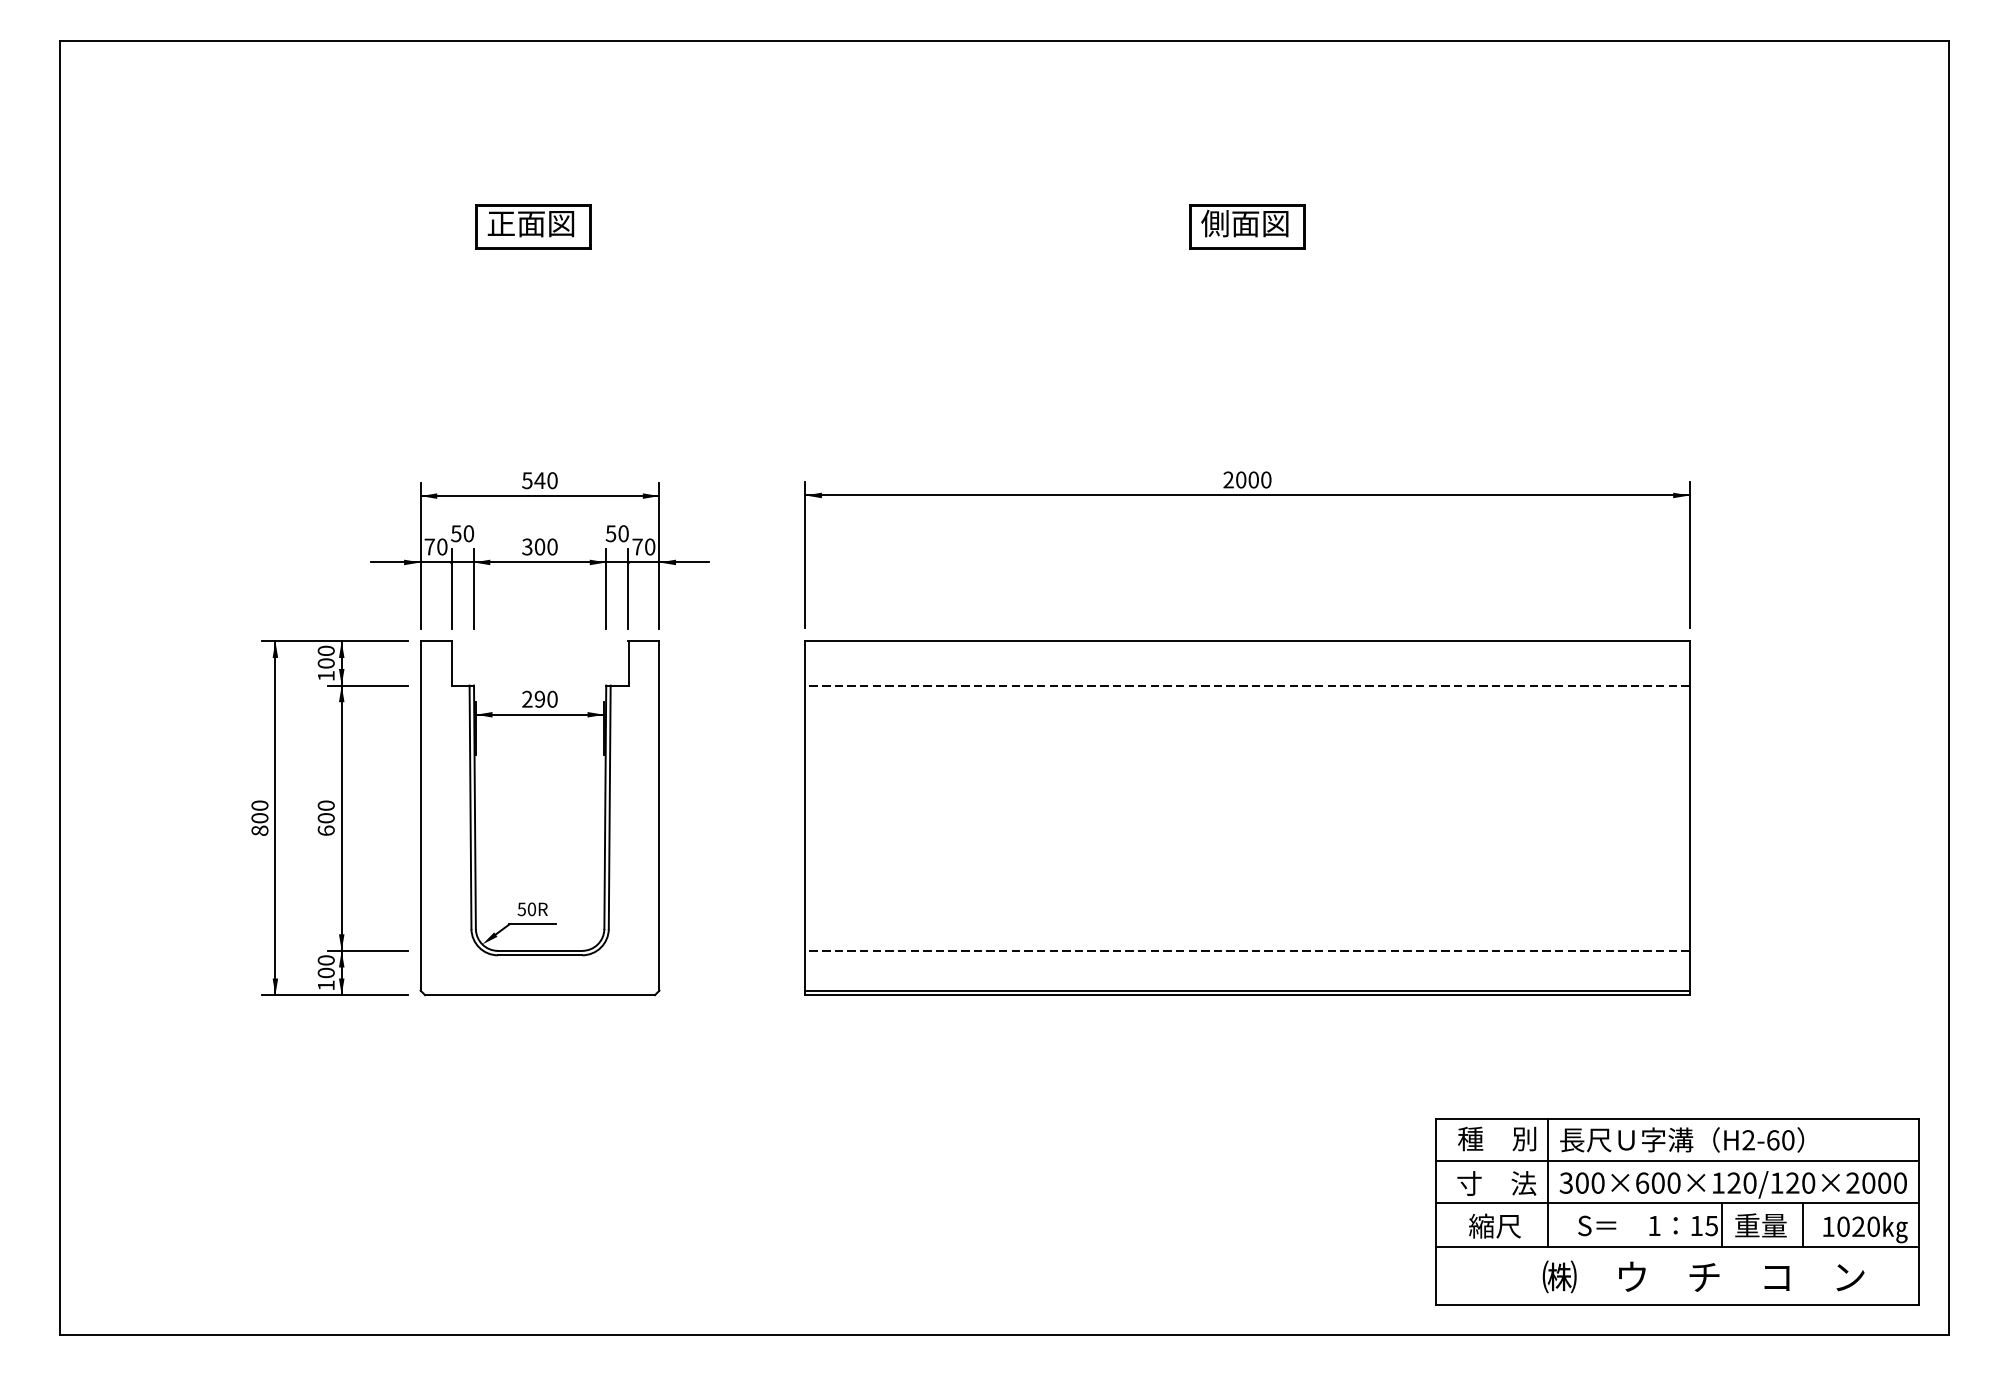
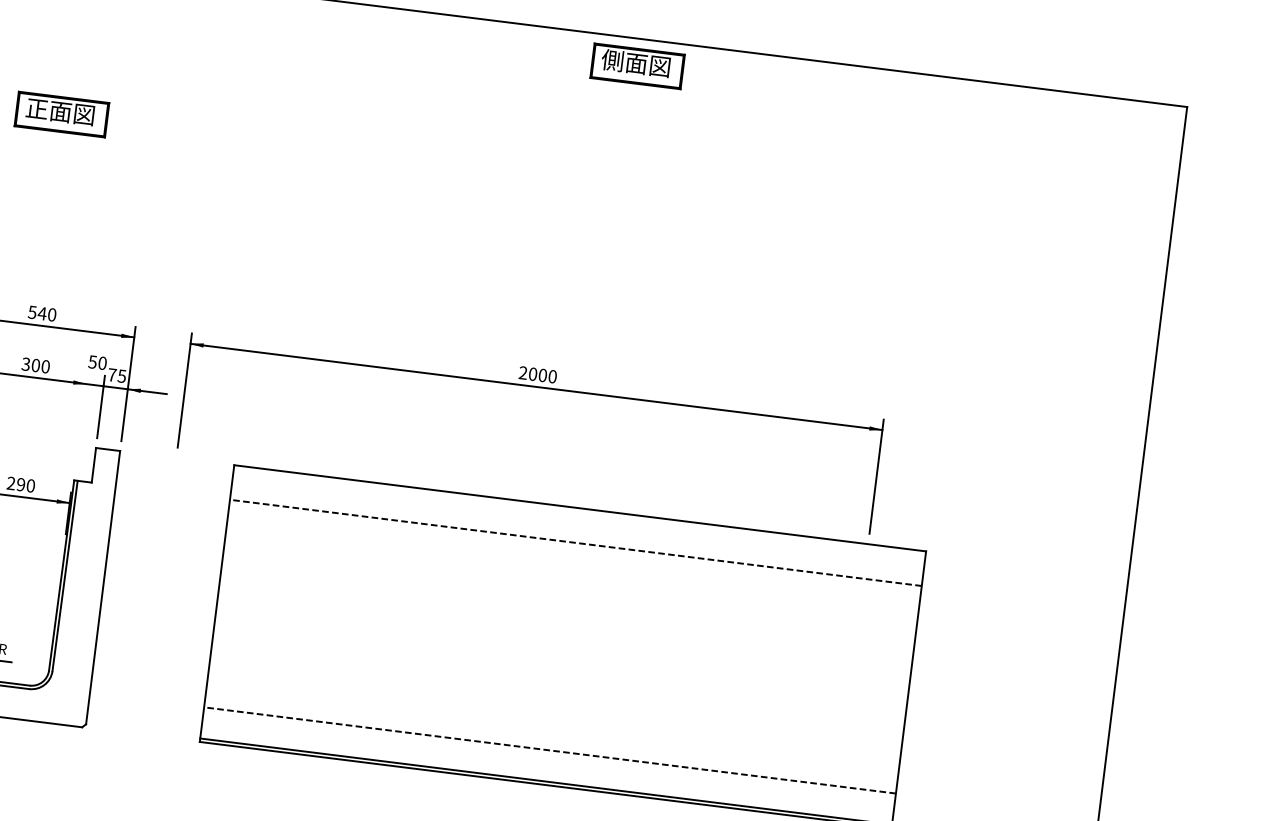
part: (1247, 226) -> (637, 65), moved
part: (1247, 495) -> (536, 386), moved
text: (649, 546) -> (121, 375), 70 -> 75
line: (606, 588) -> (83, 404), removed

